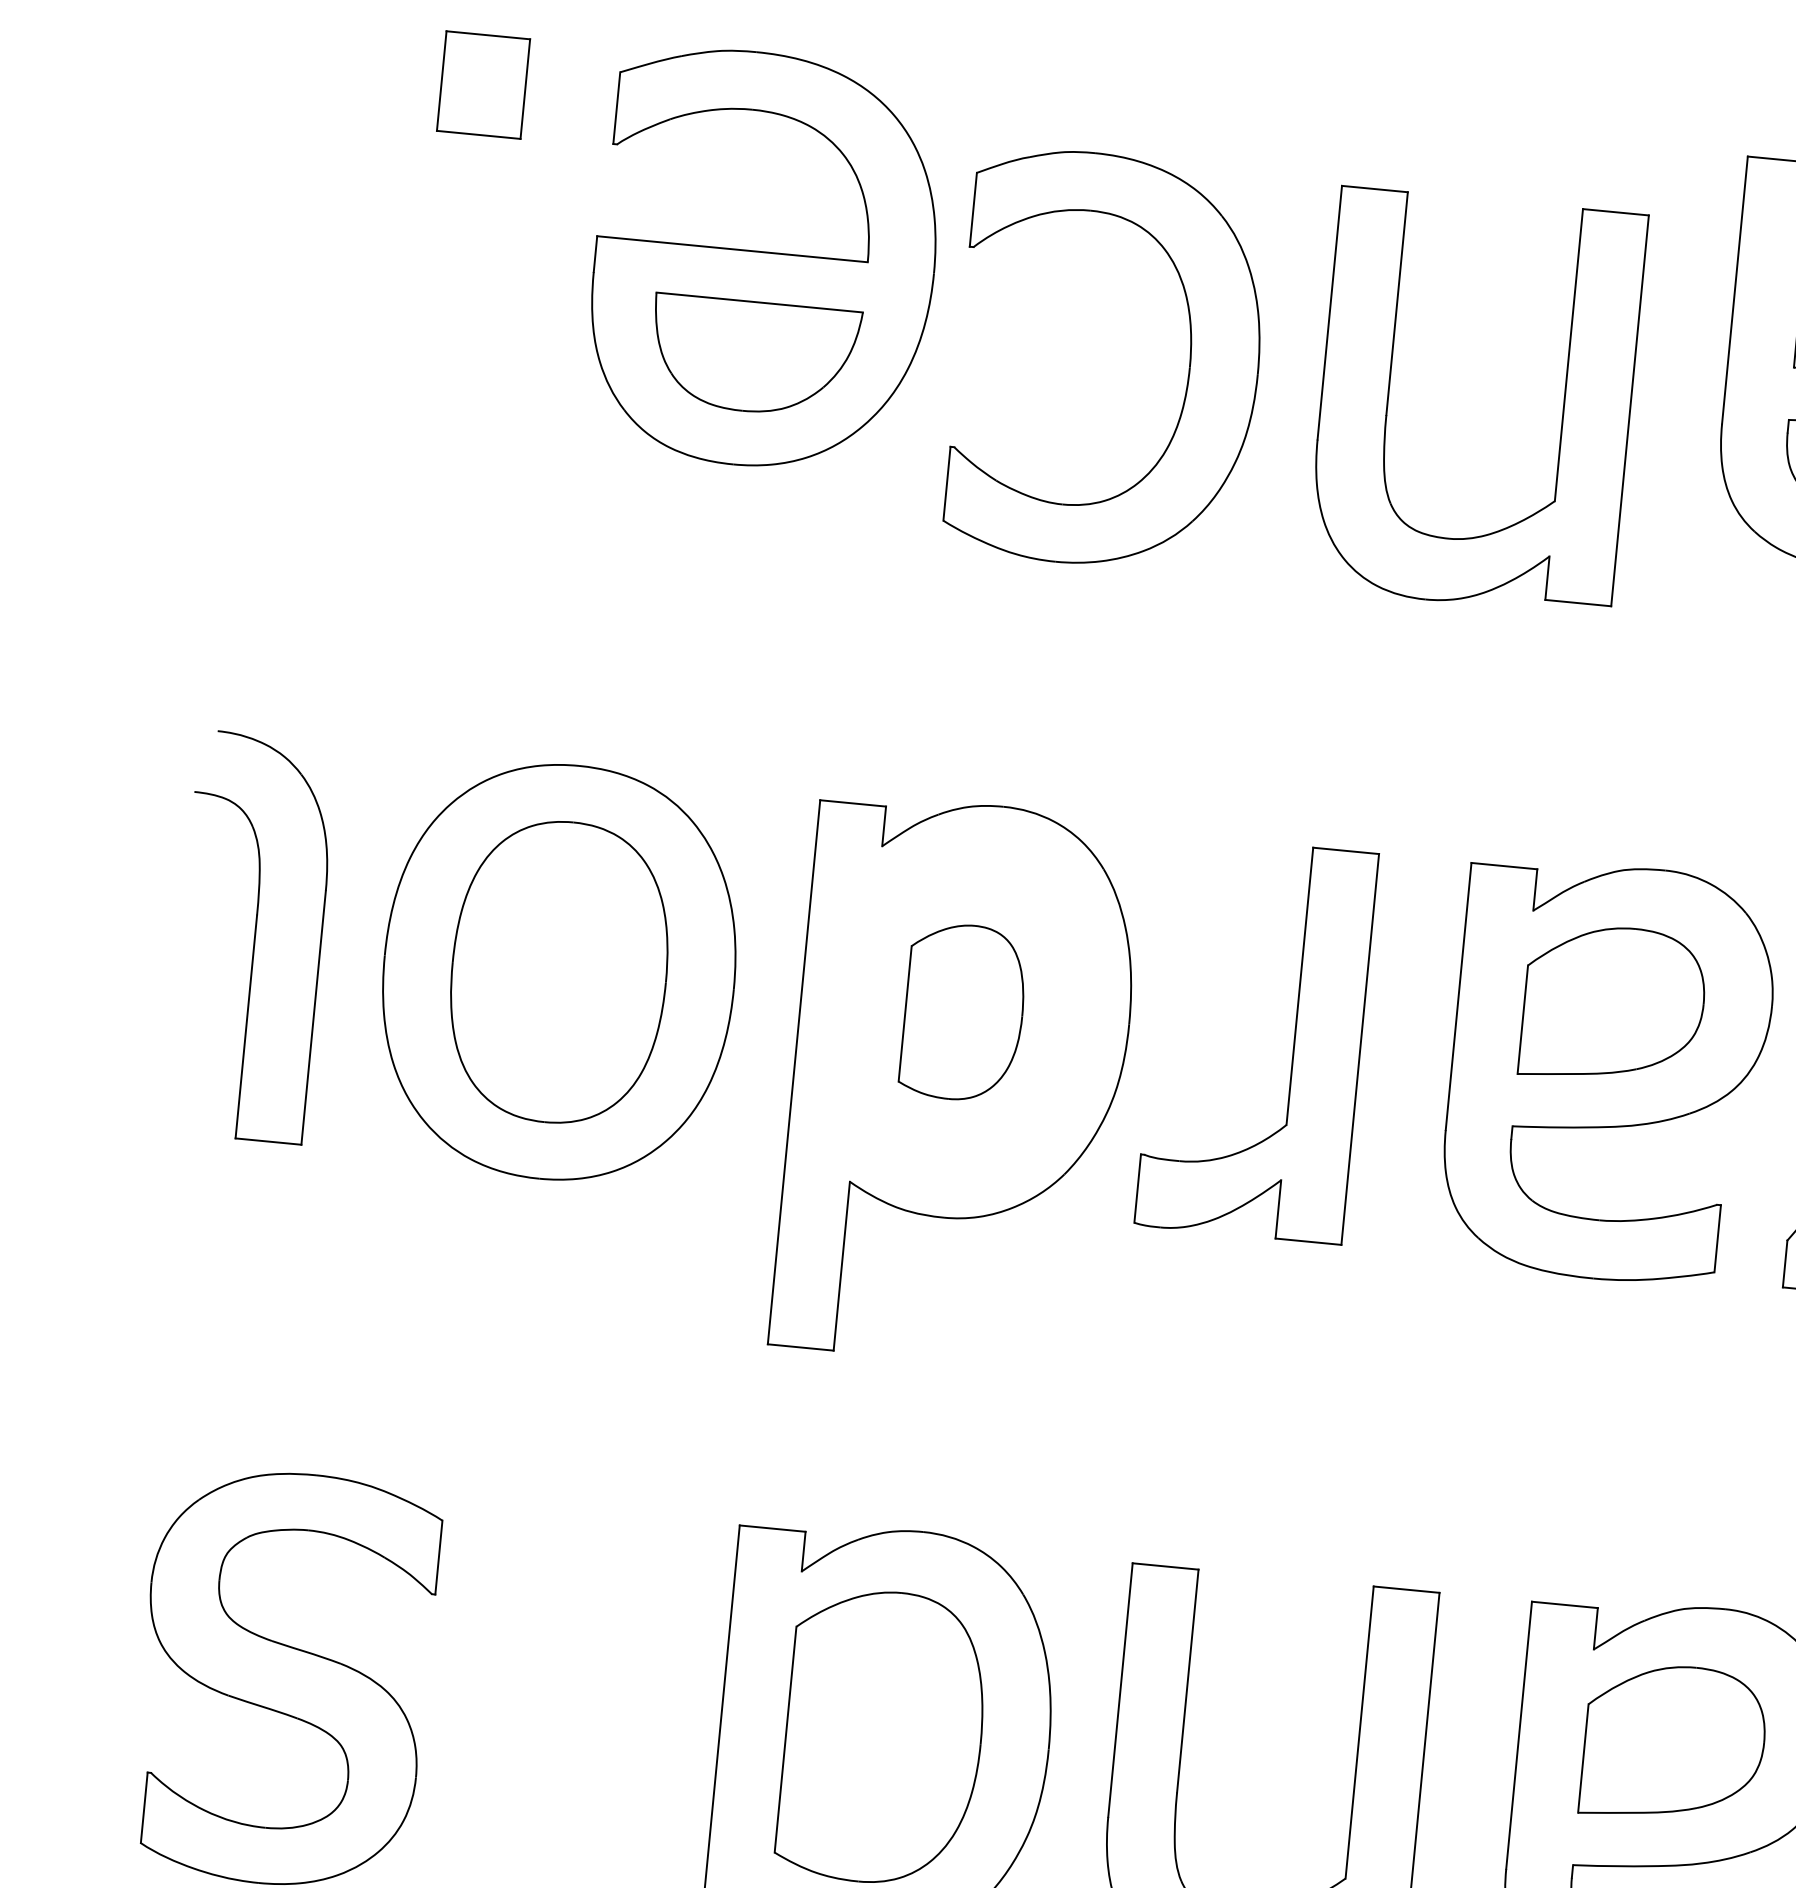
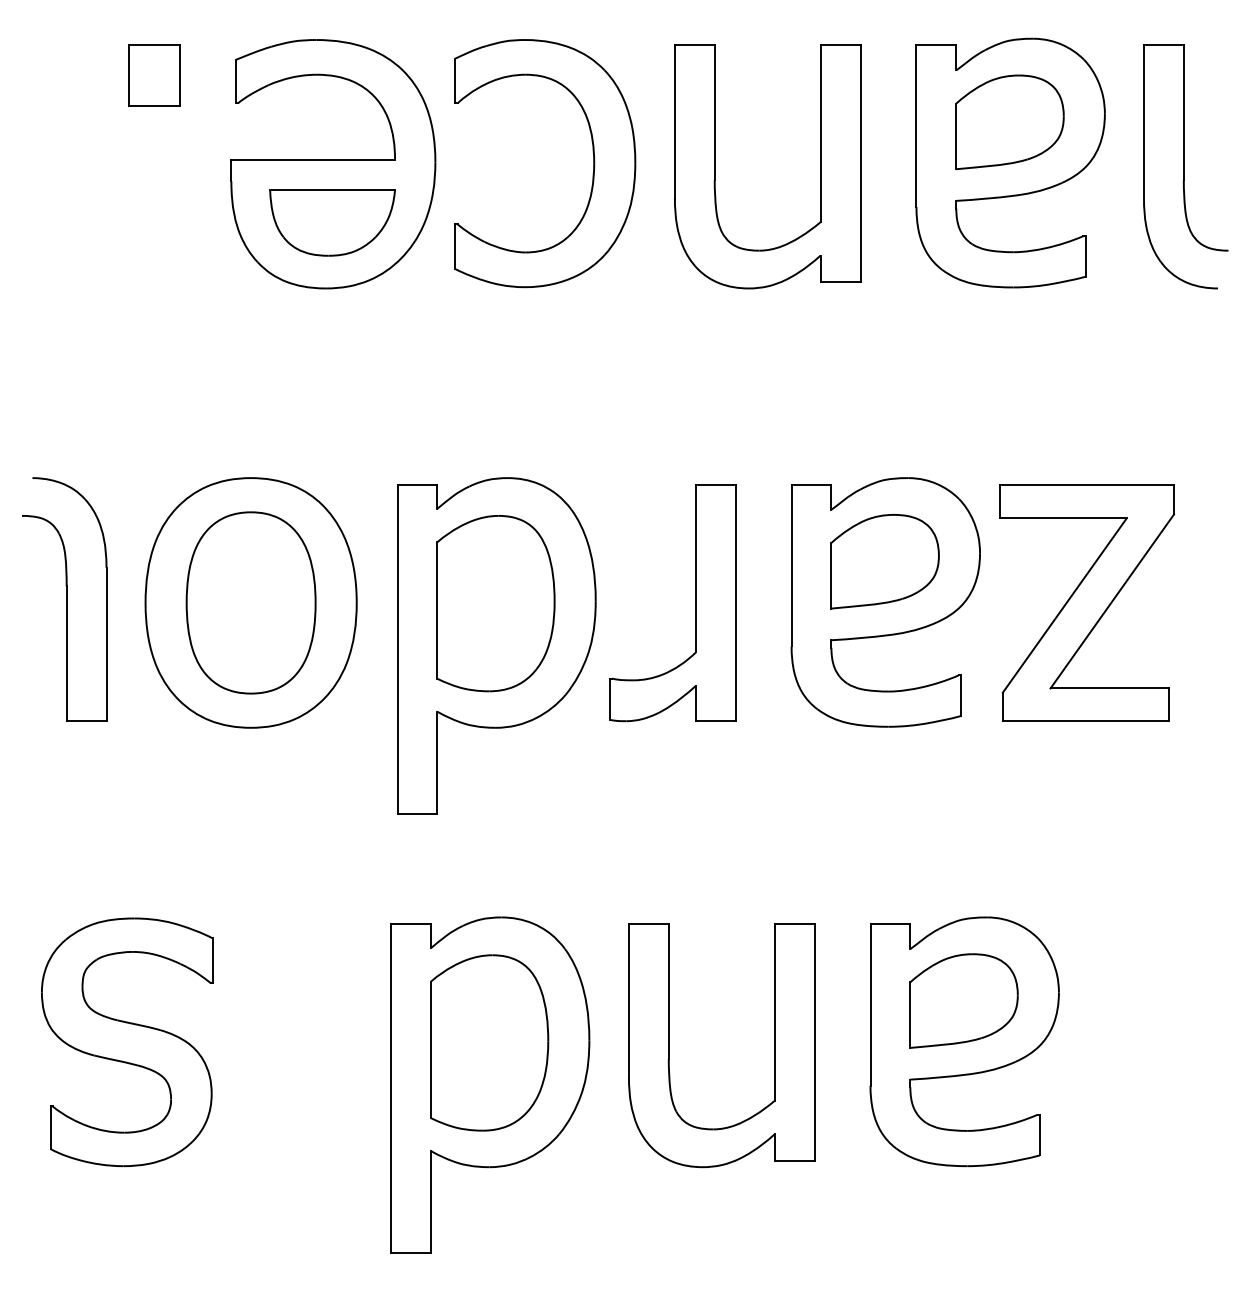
part: (1188, 368) -> (593, 163), moved
part: (1389, 392) -> (715, 166), moved
part: (963, 1012) -> (495, 603), size x1.67

